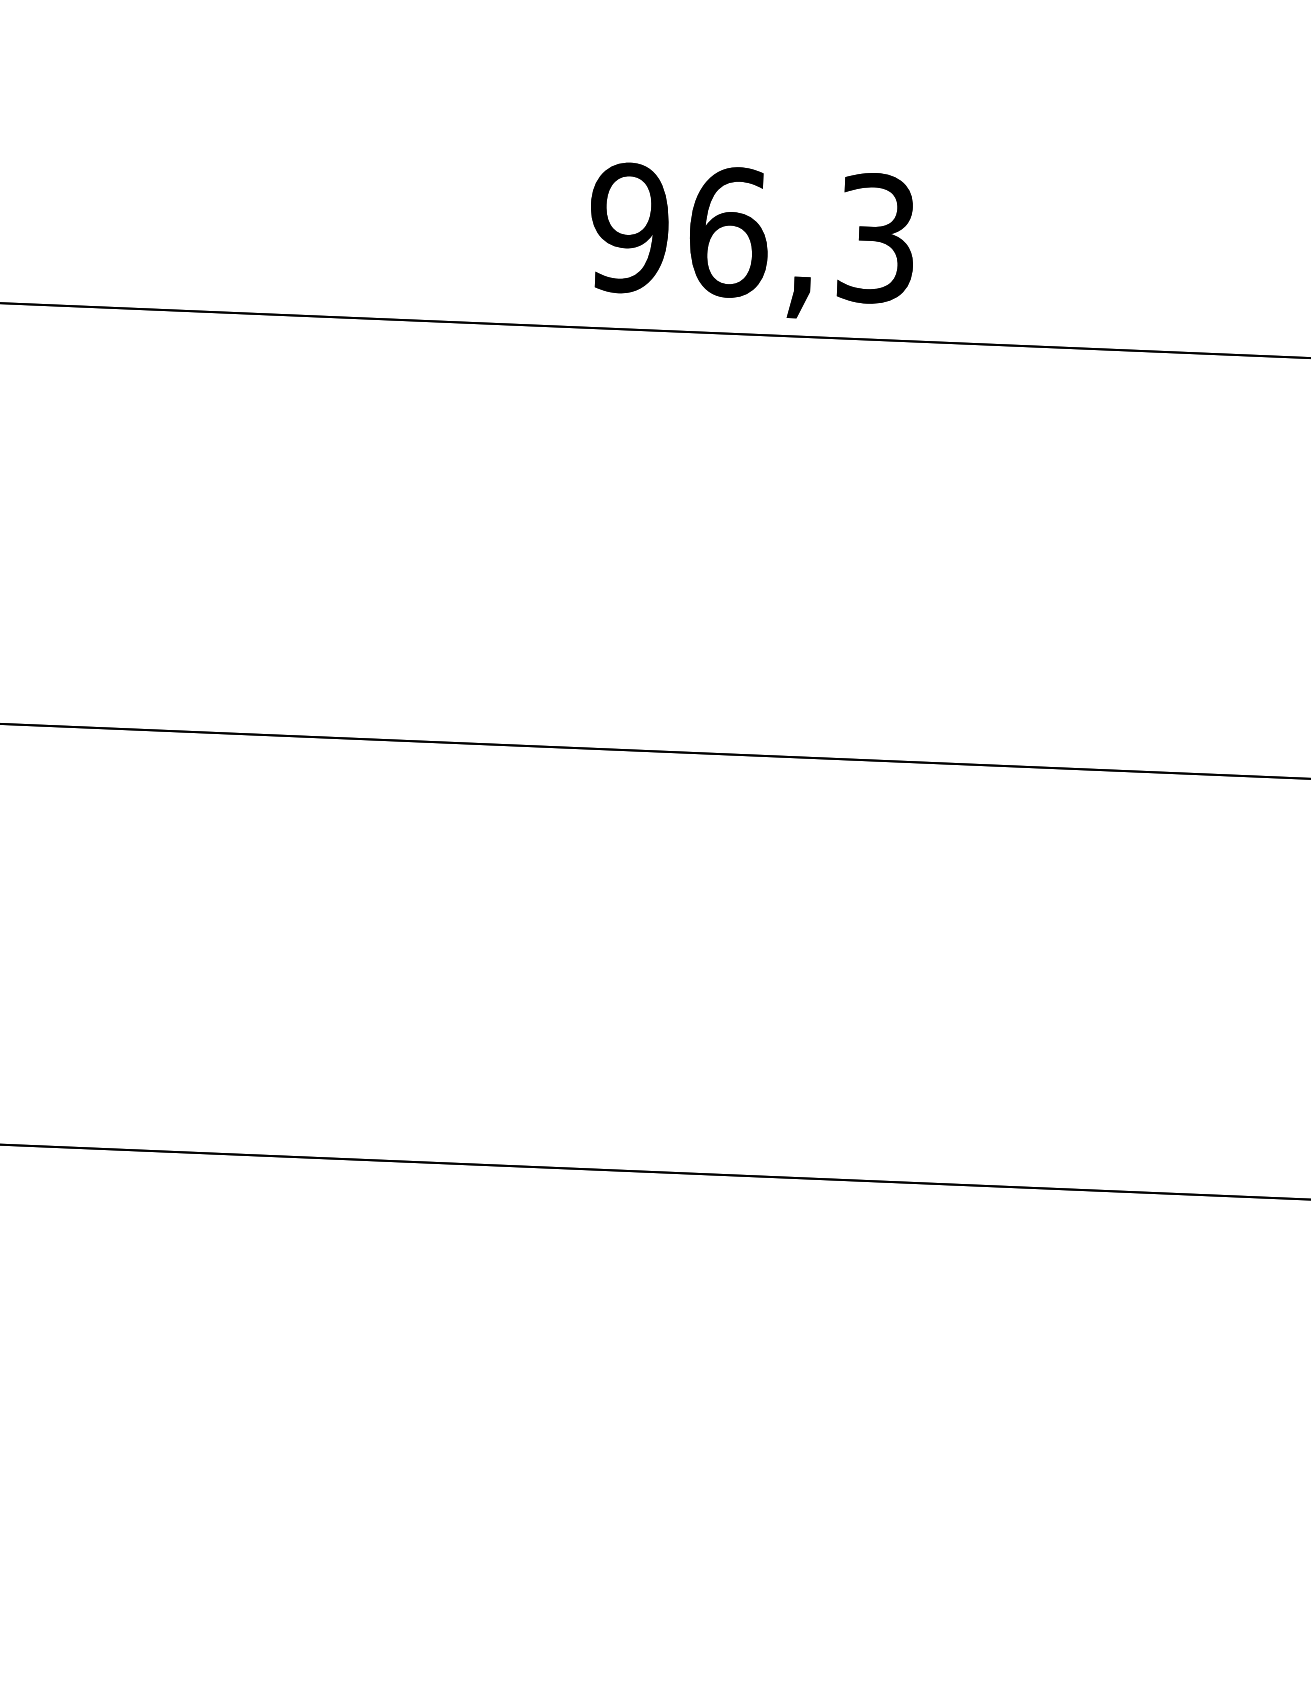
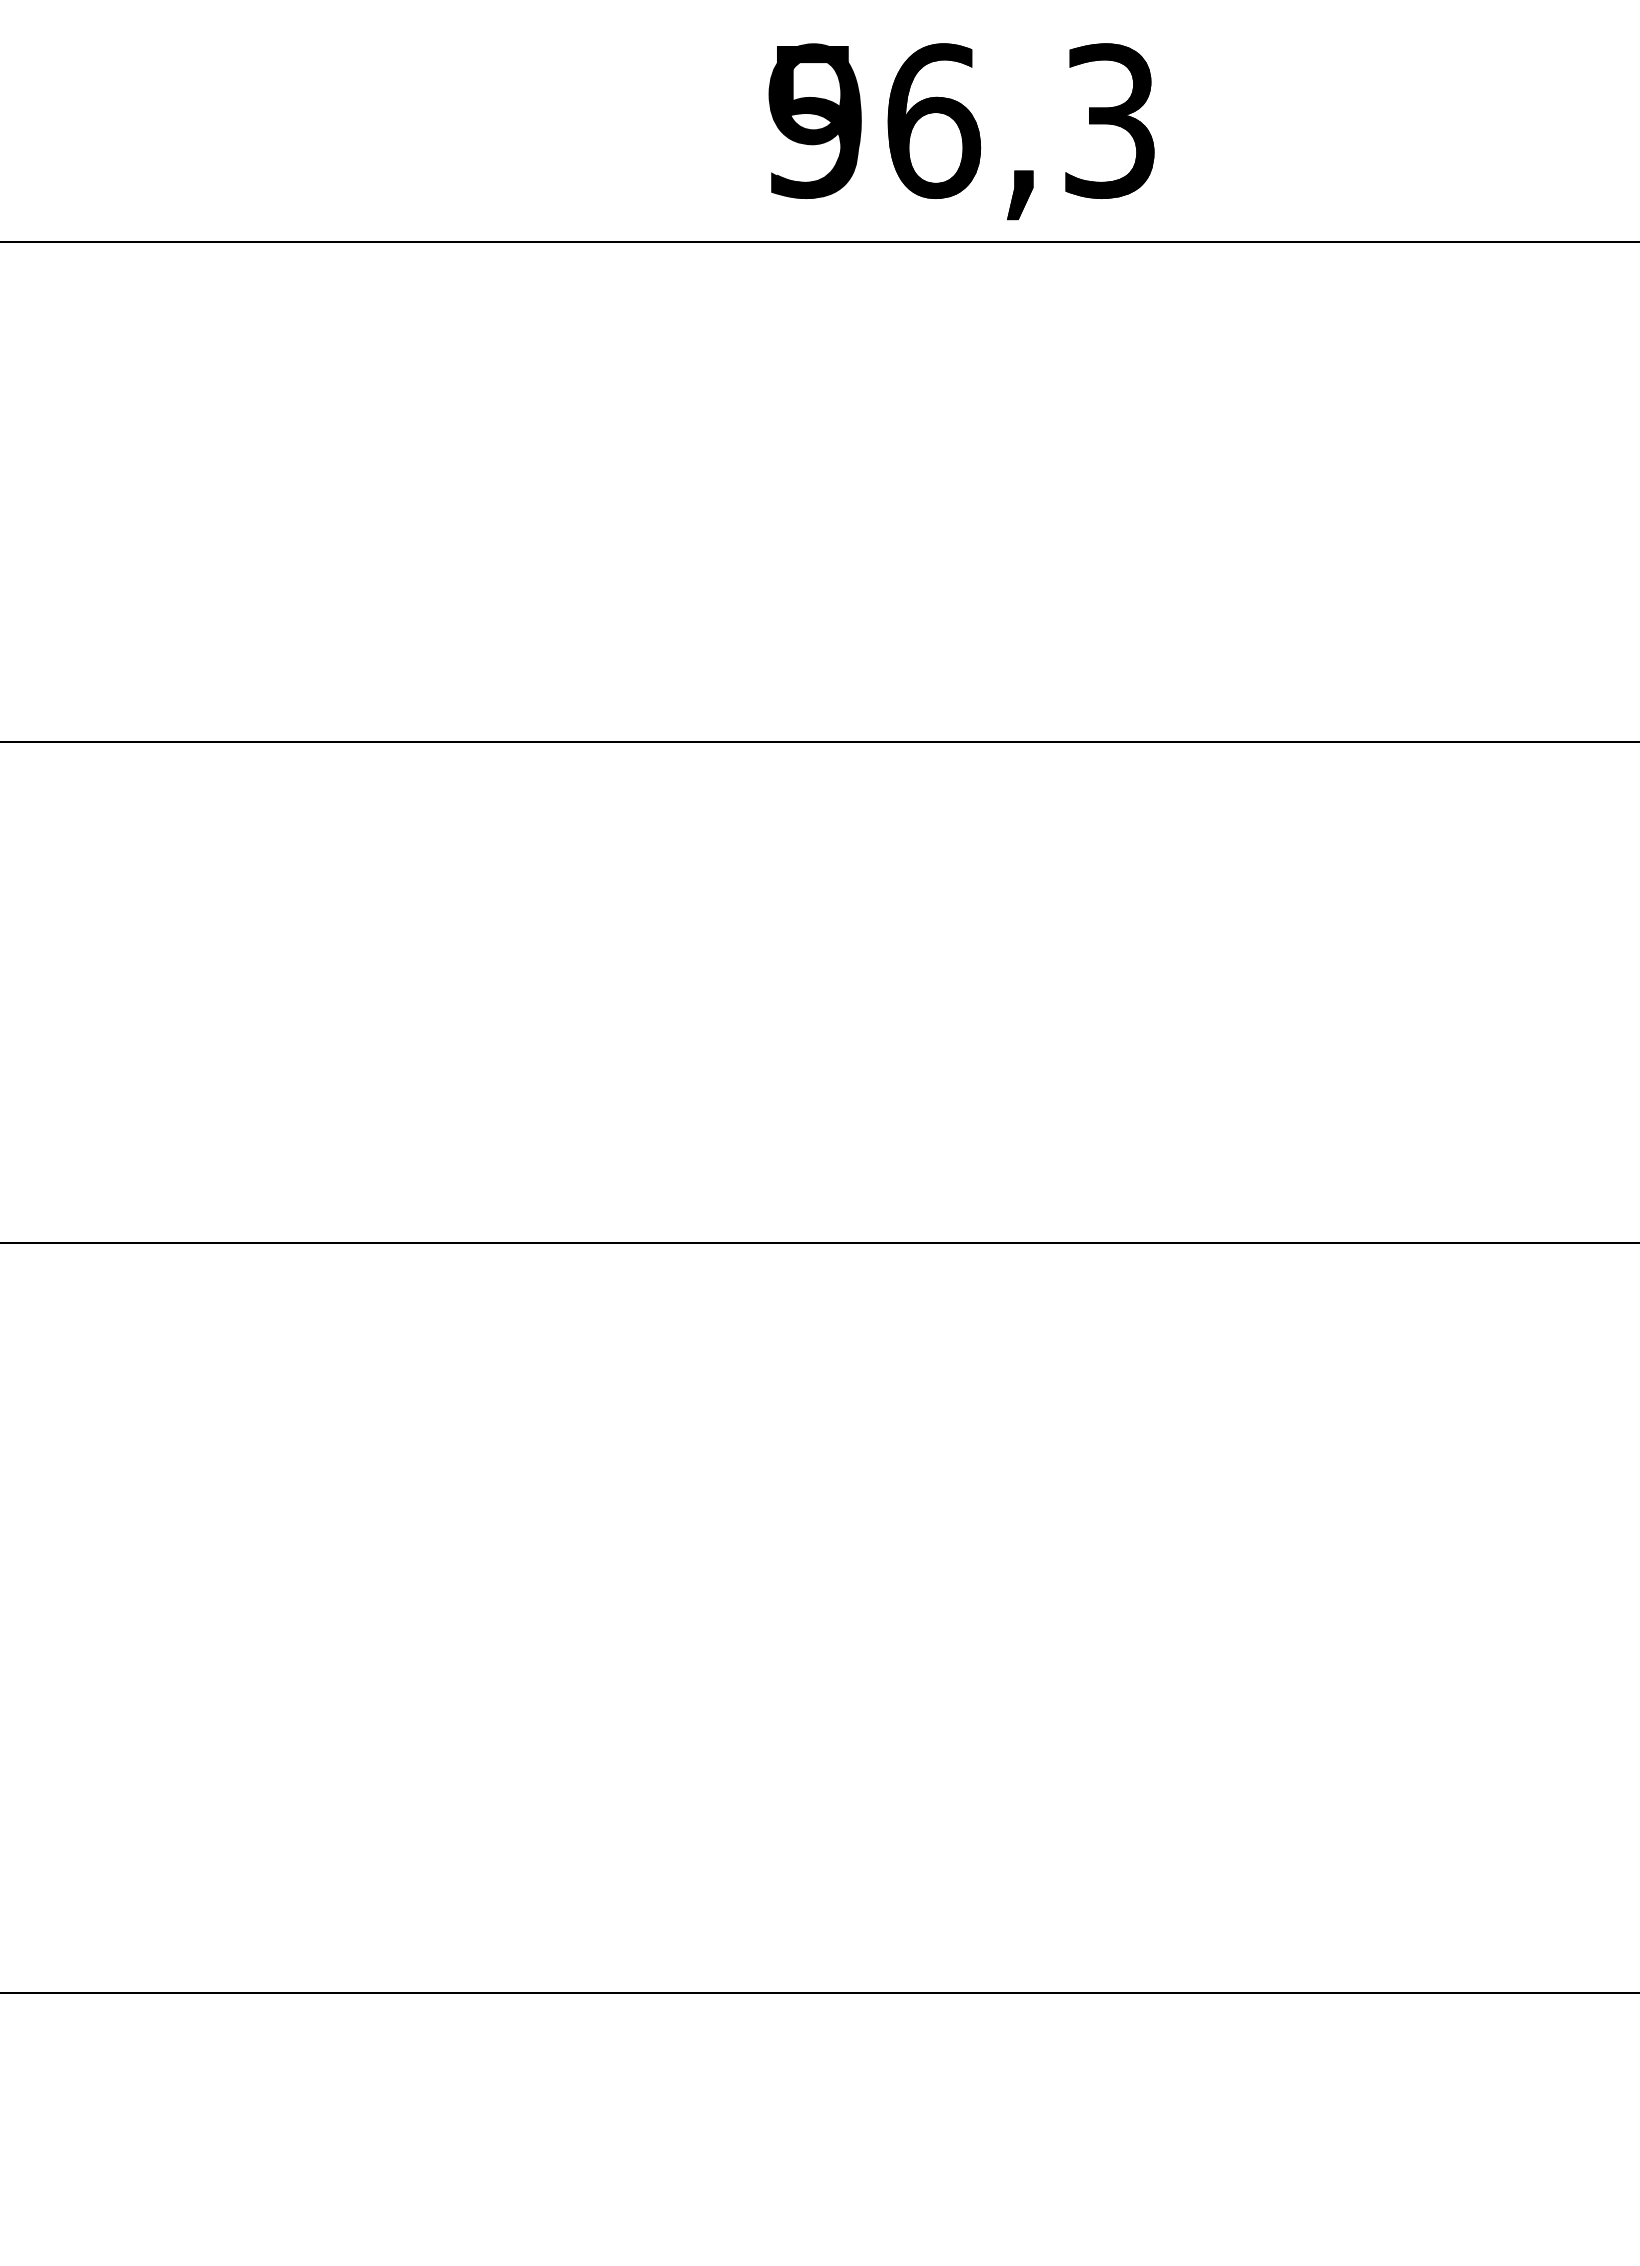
text: (628, 227) -> (814, 120), 96,3 -> 56,3

